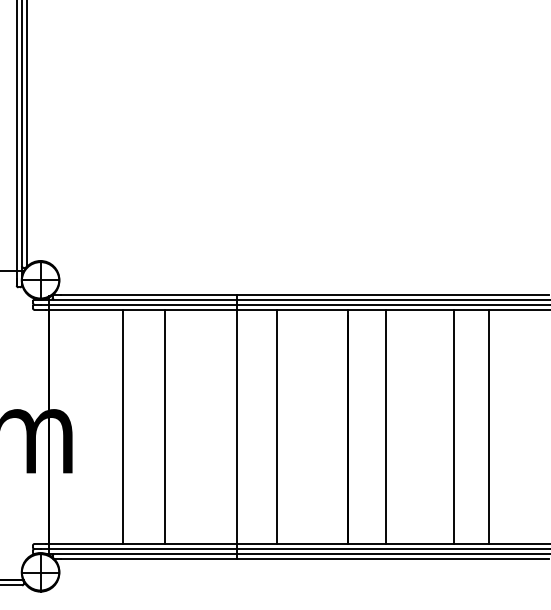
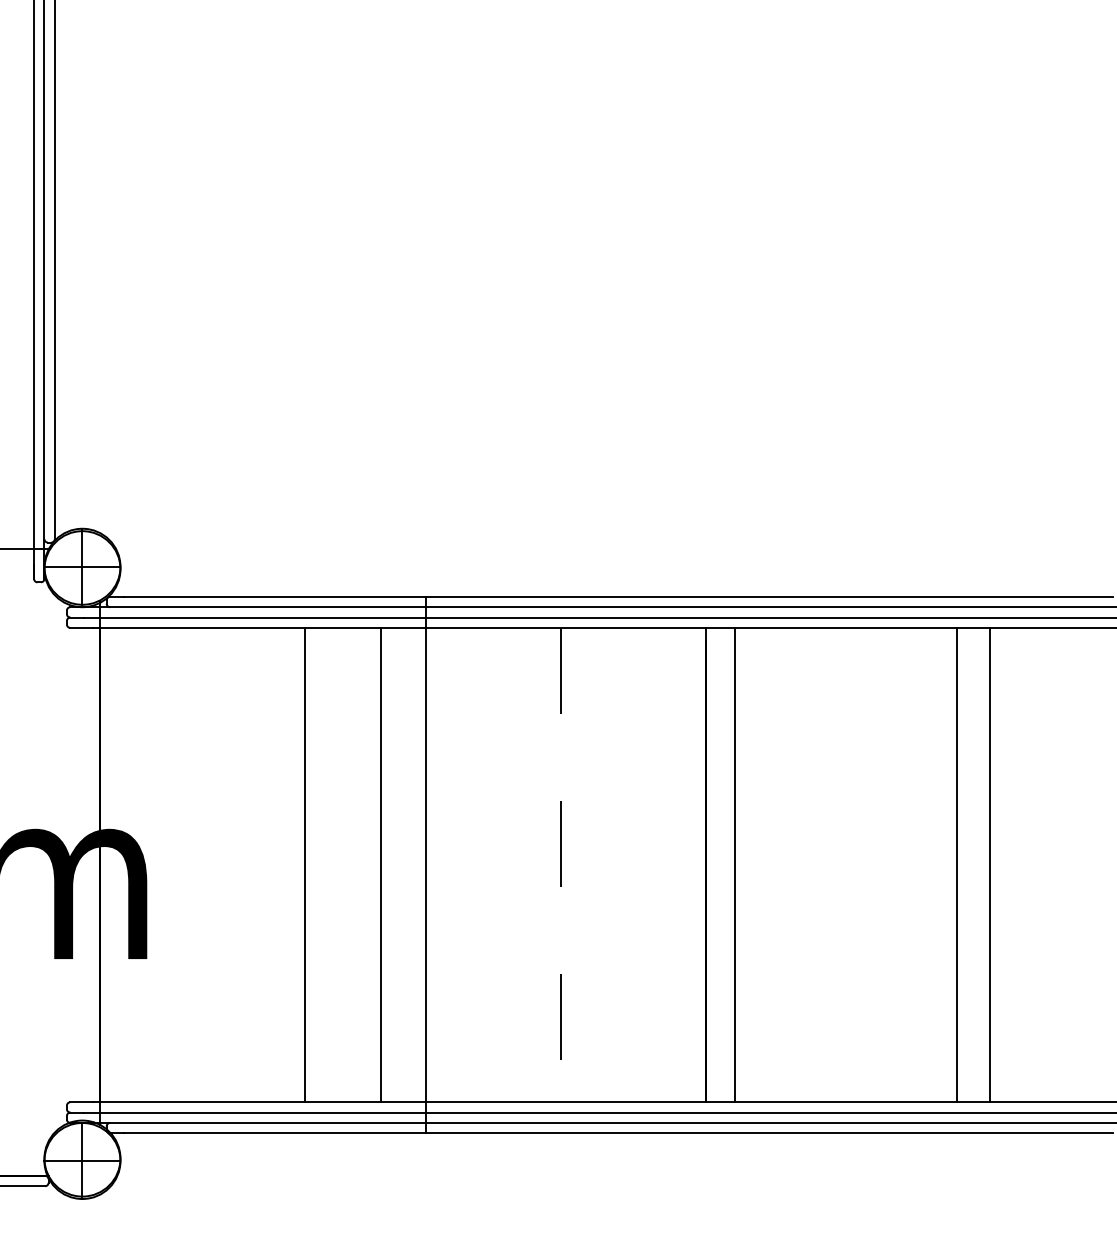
line: (123, 426) -> (305, 864), moved
line: (164, 426) -> (380, 864), moved
line: (237, 426) -> (426, 864), moved
line: (386, 426) -> (734, 864), moved
line: (454, 426) -> (957, 864), moved
line: (276, 427) -> (560, 866), solid -> dashed

